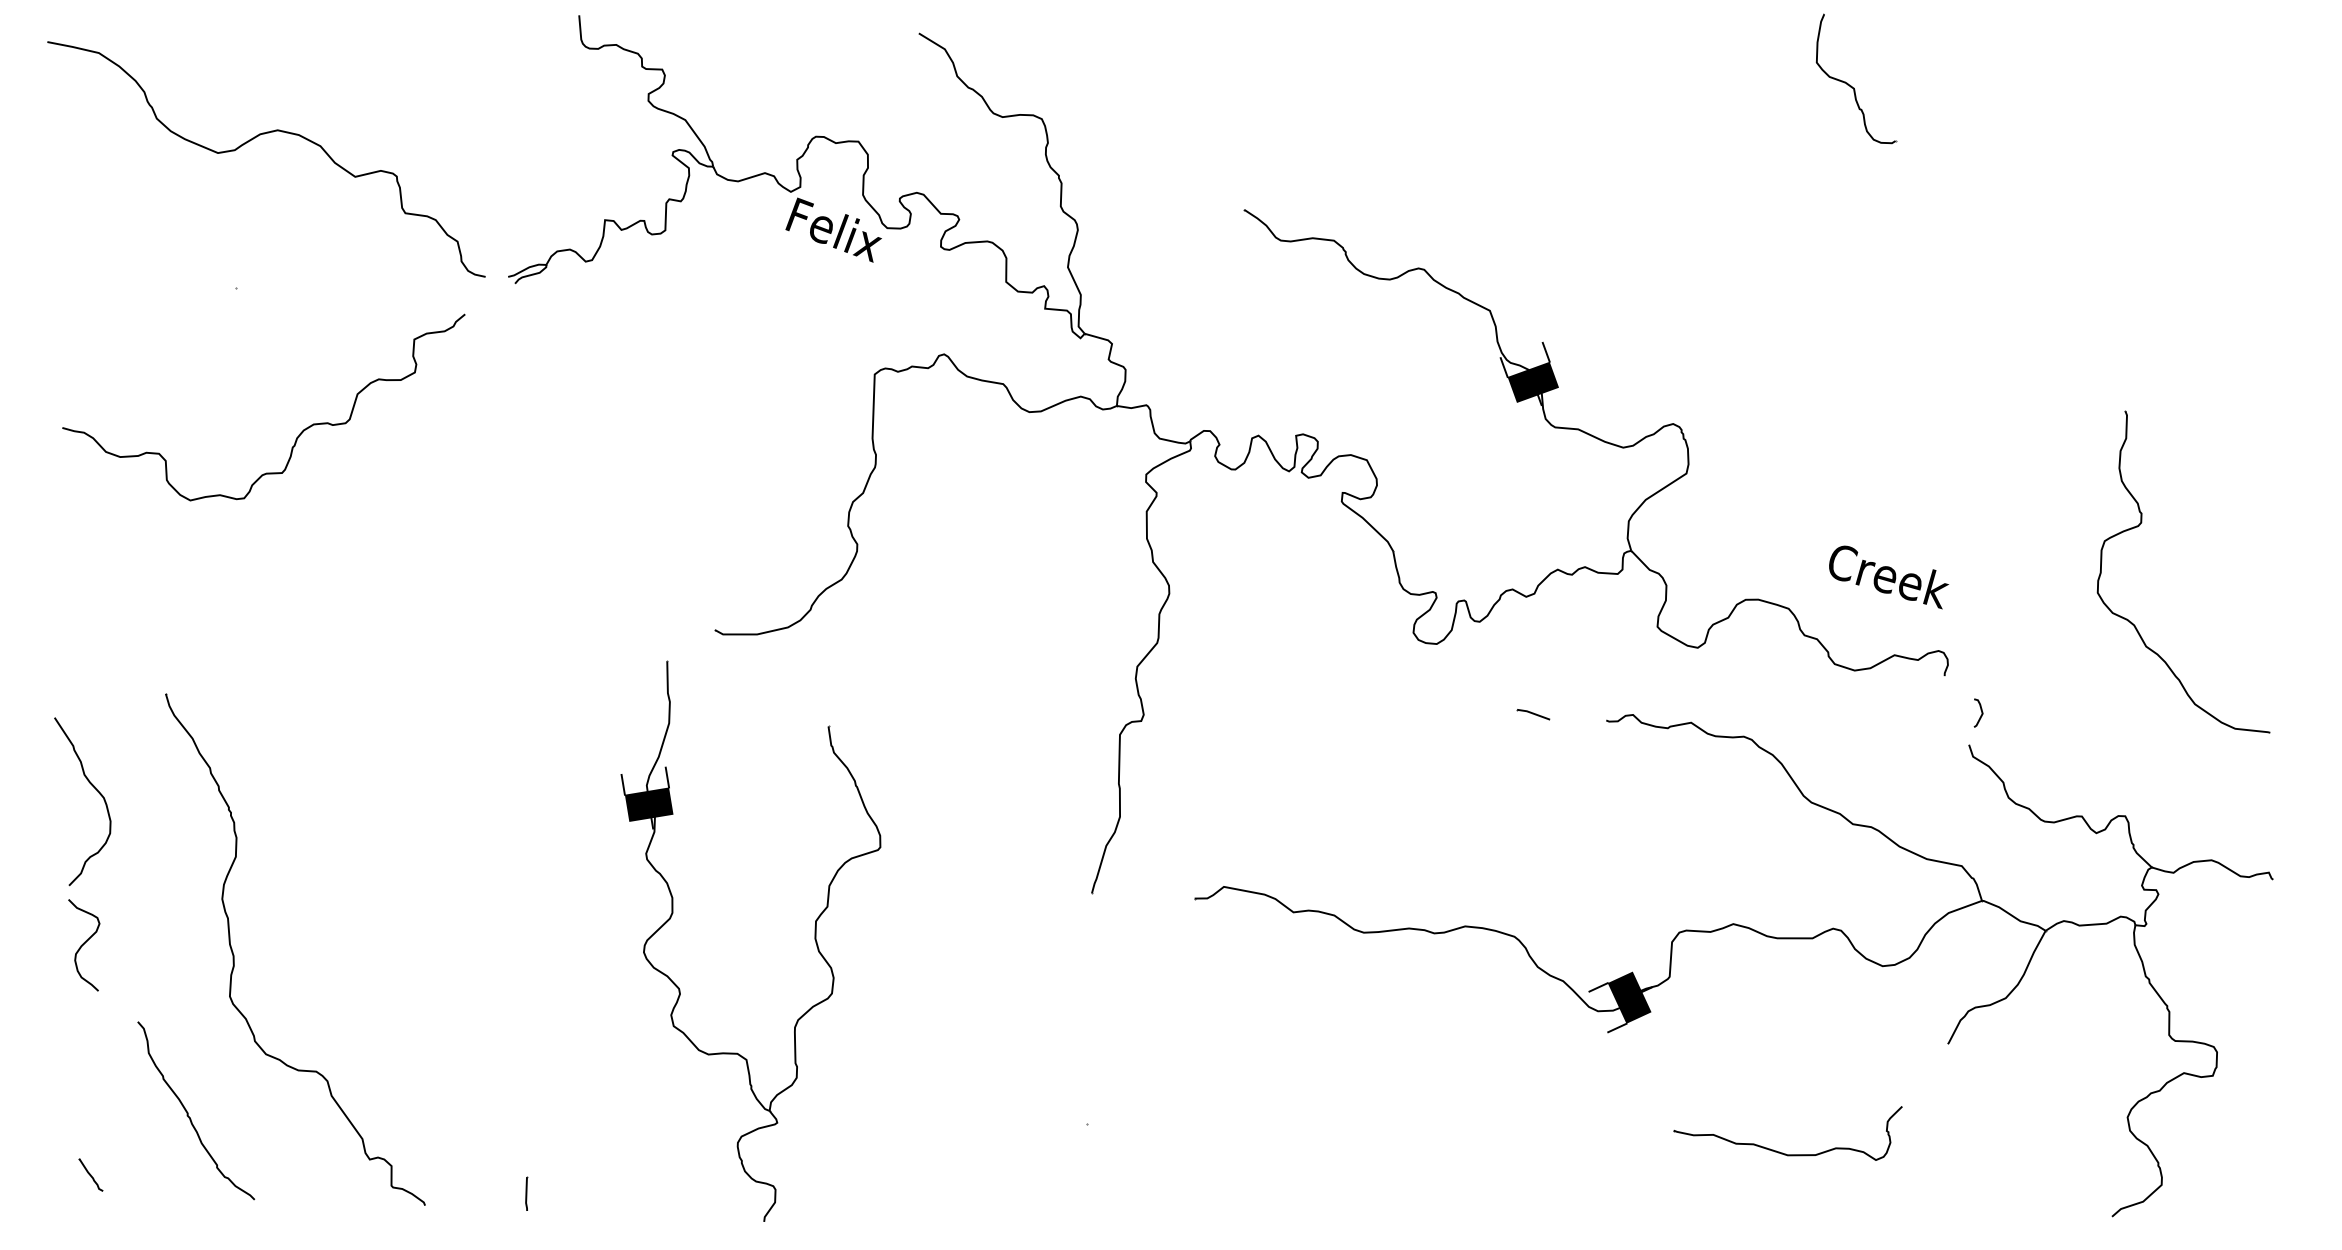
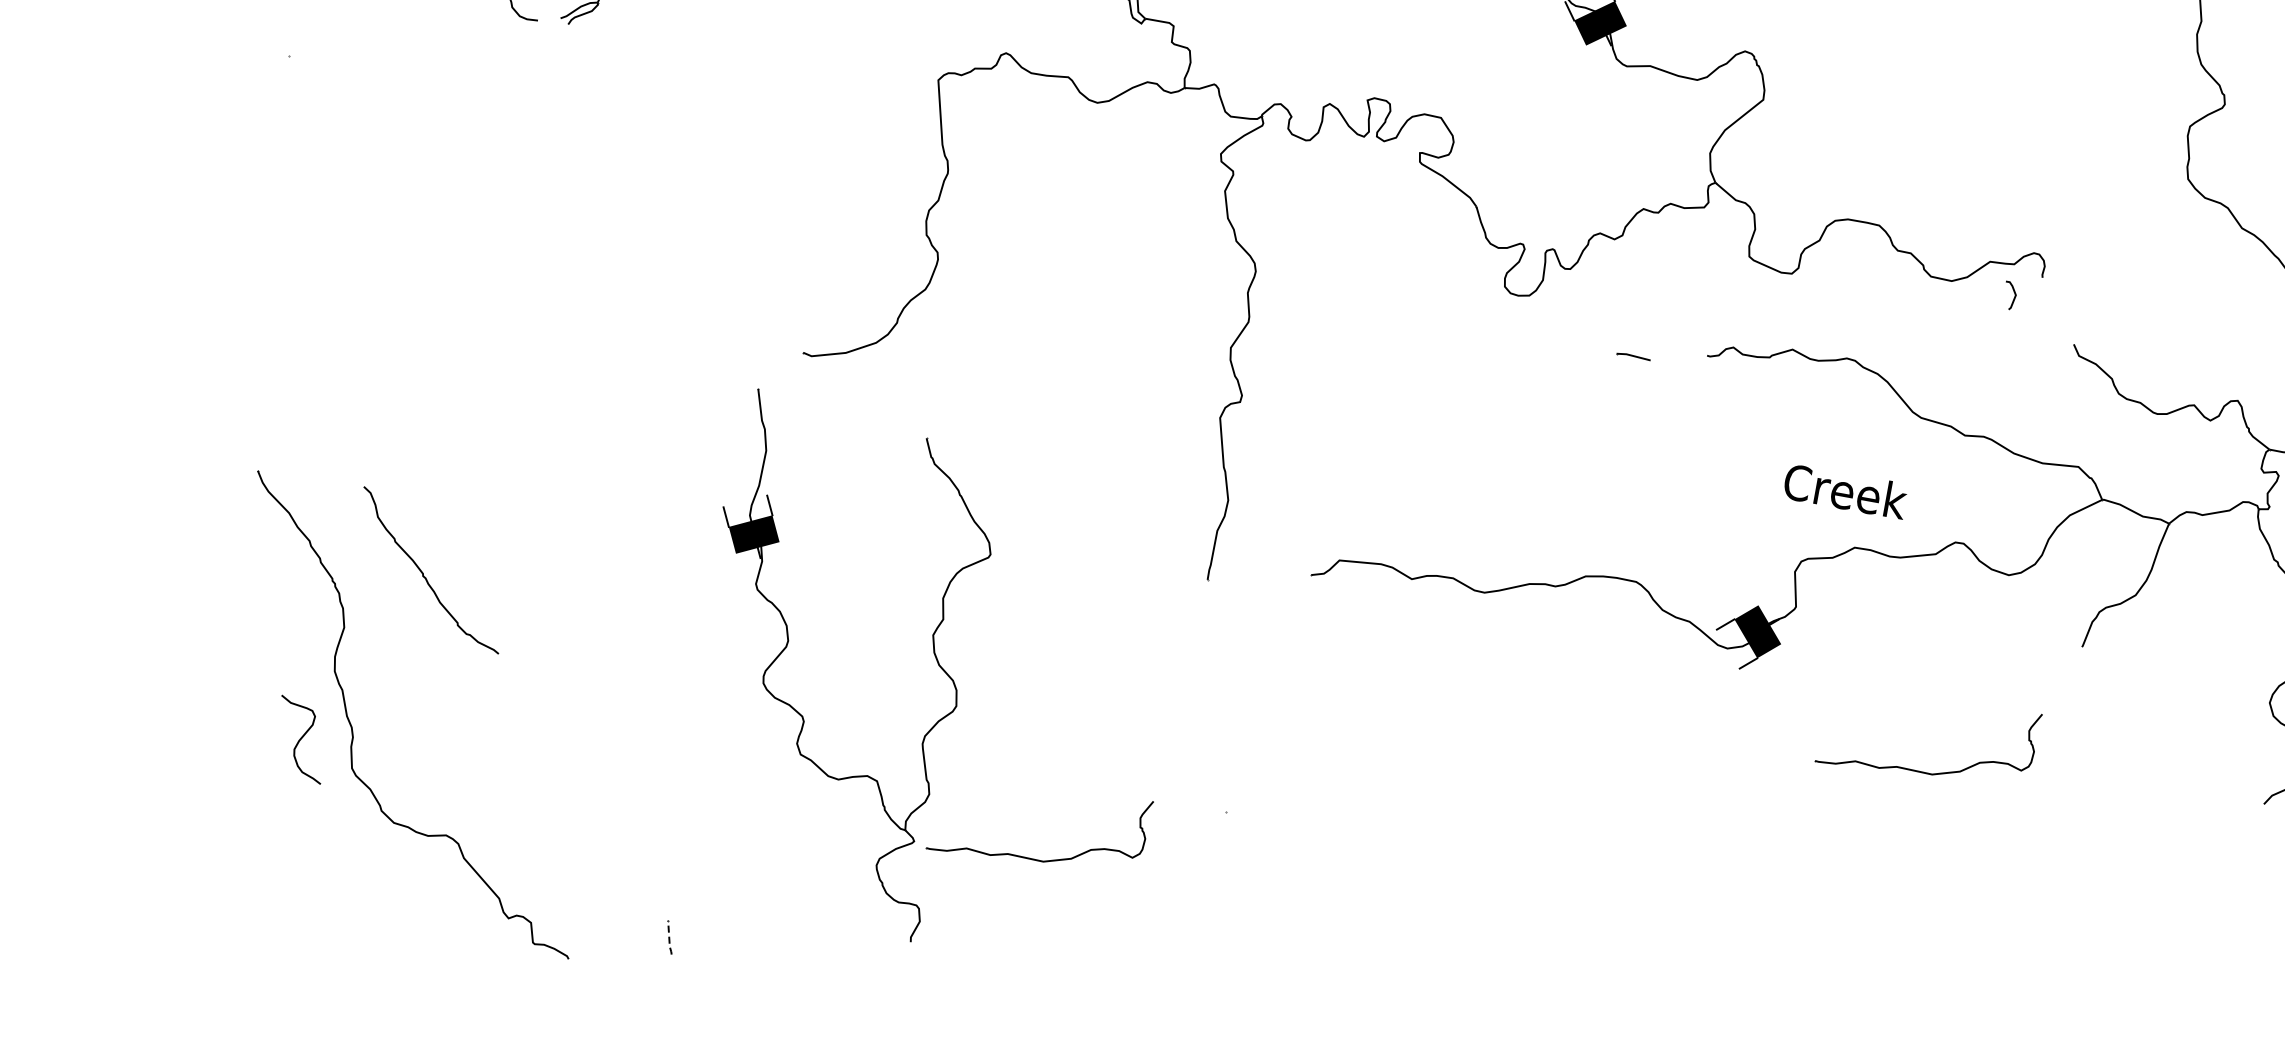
curve: (299, 433) -> (366, 196), removed
text: (1889, 577) -> (1846, 493), moved
curve: (1980, 710) -> (2013, 292), moved
curve: (94, 788) -> (195, 572), removed
curve: (84, 944) -> (302, 738), moved
curve: (188, 1112) -> (423, 572), moved
part: (897, 1152) -> (1037, 859), added
part: (90, 1174) -> (229, 960), removed
line: (526, 1195) -> (669, 939), solid -> dashed

